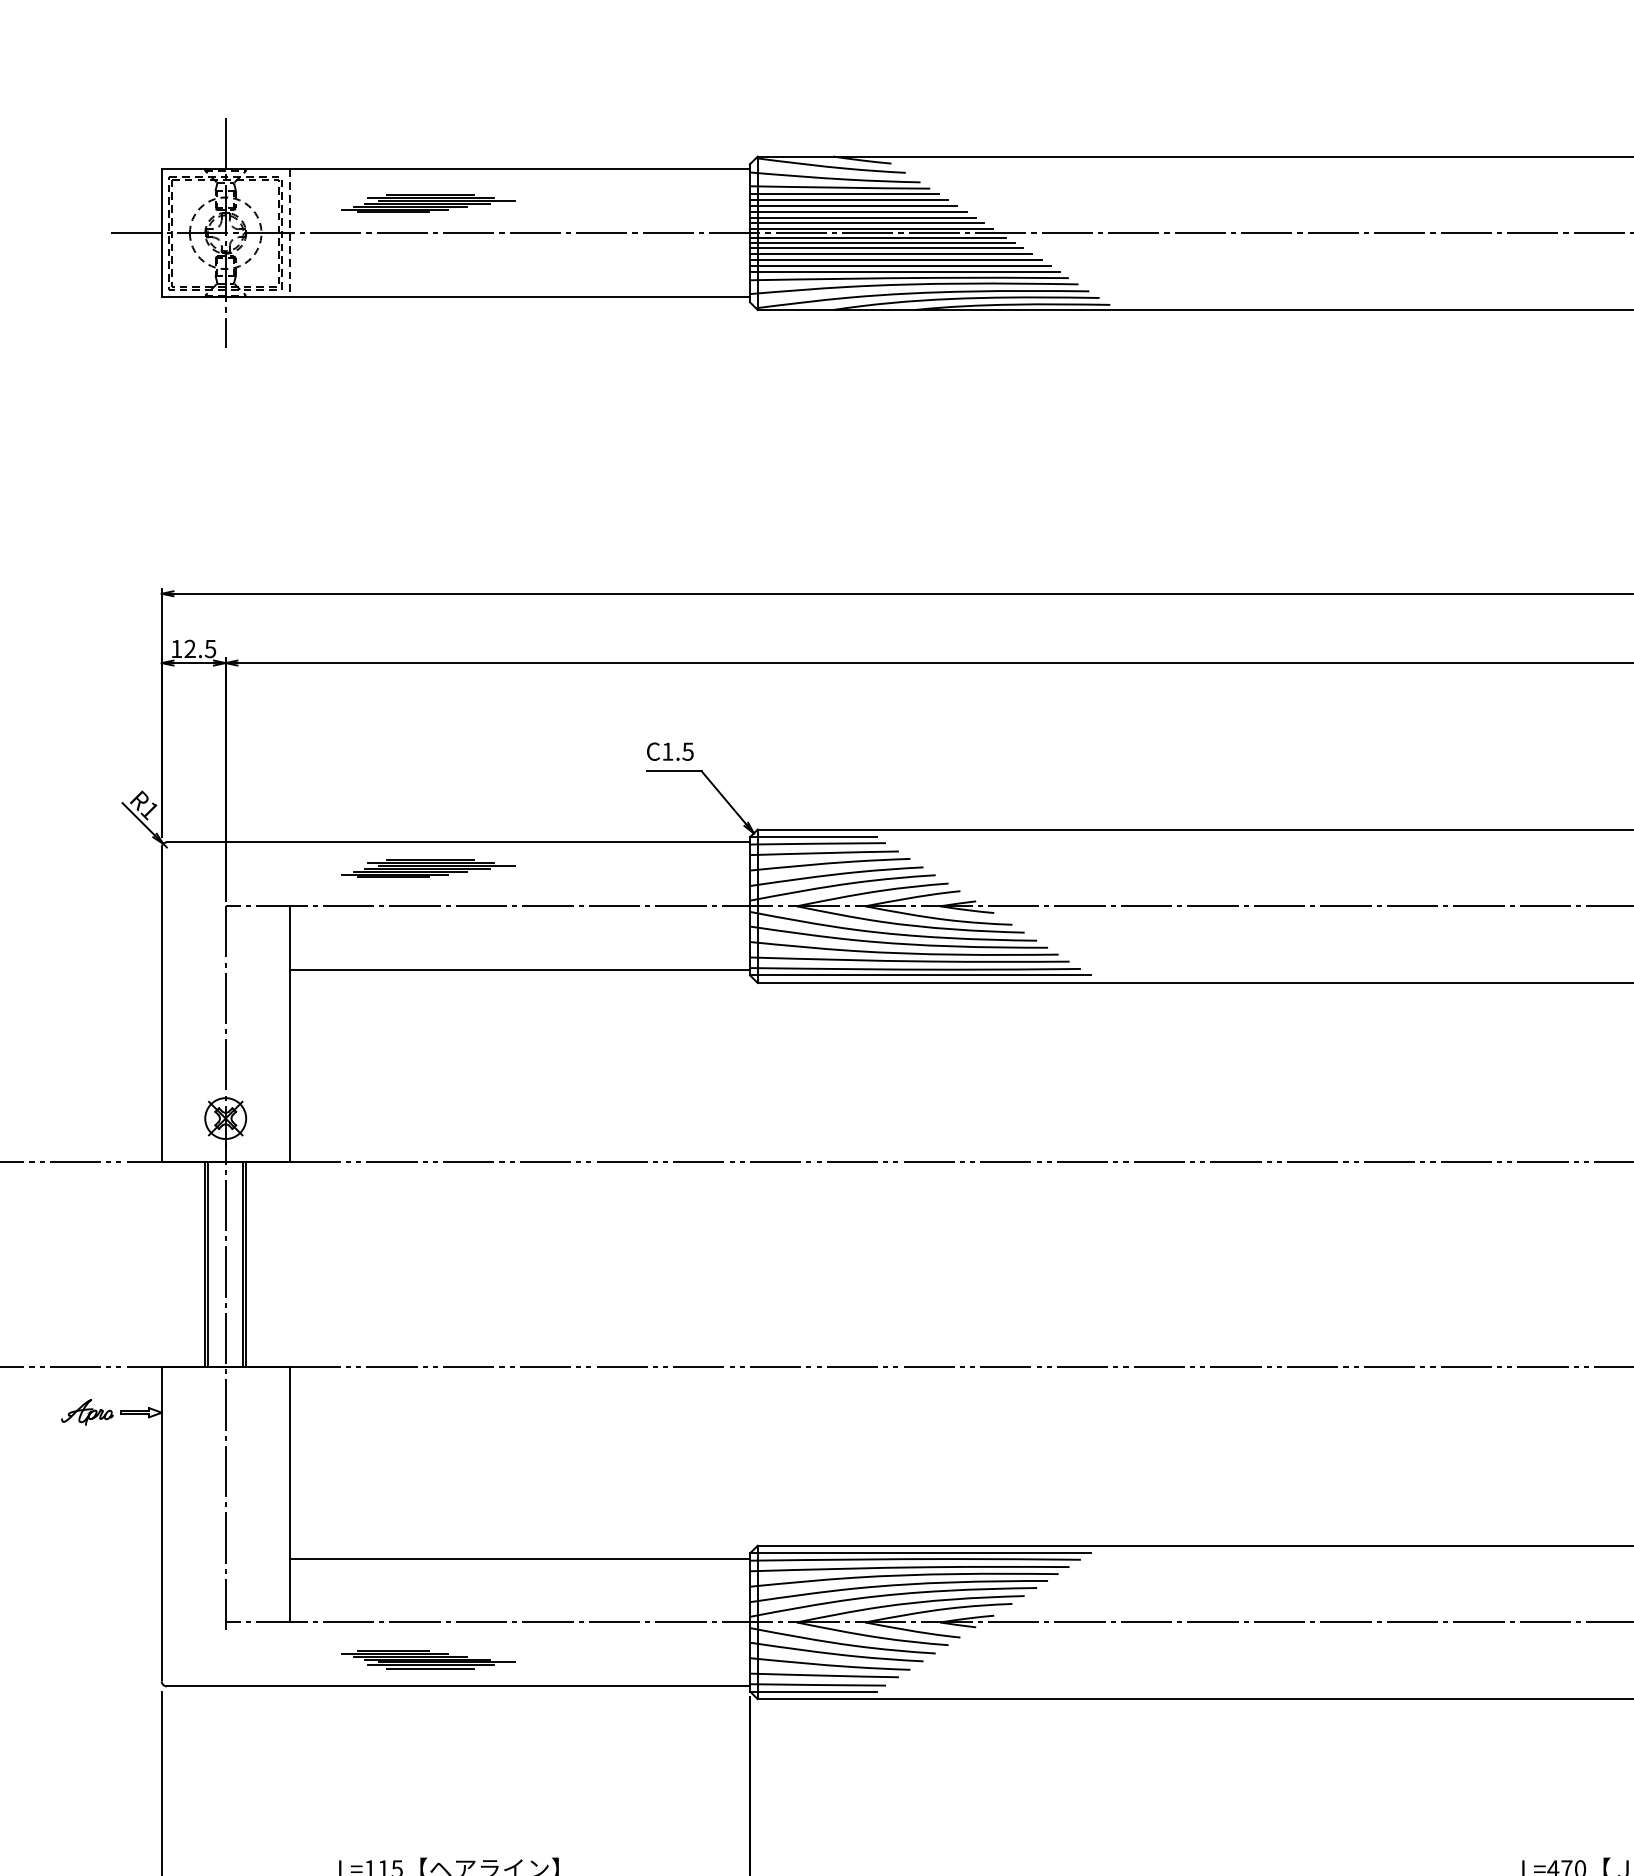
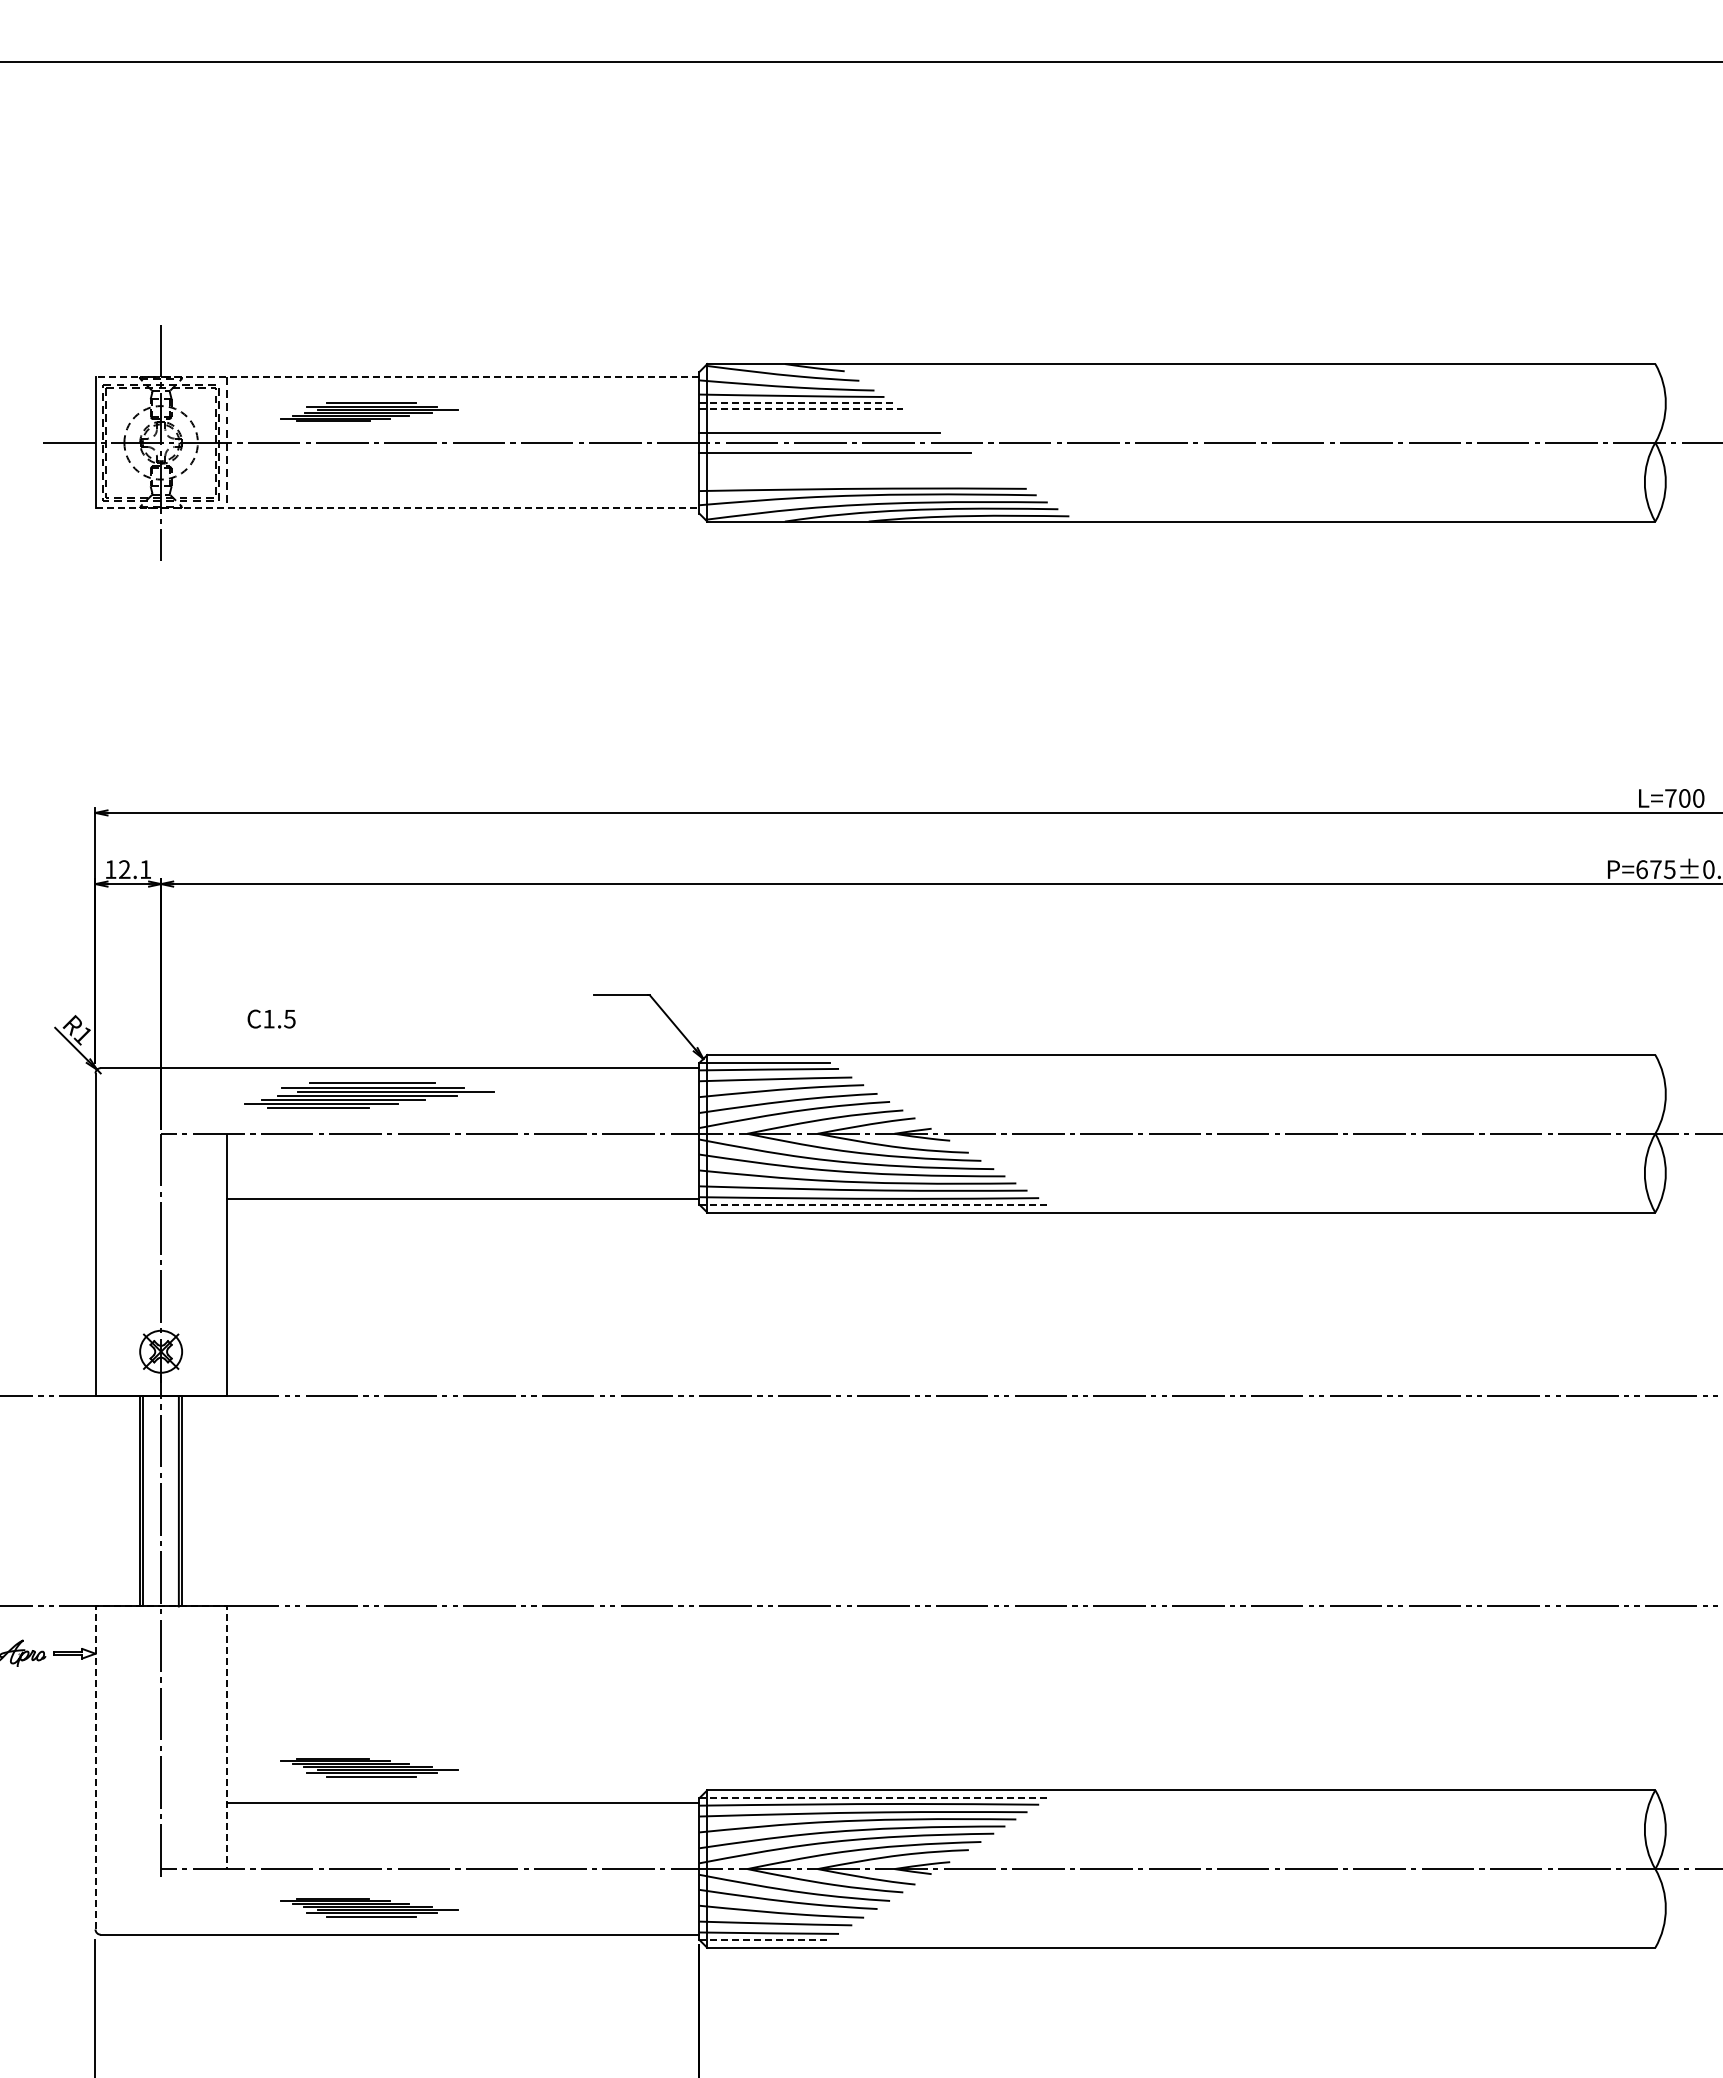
line: (455, 169) -> (397, 377), solid -> dashed
line: (844, 194) -> (796, 402), solid -> dashed
line: (849, 199) -> (801, 408), solid -> dashed
line: (853, 205) -> (805, 414), removed
line: (858, 212) -> (810, 421), removed
line: (863, 218) -> (815, 427), removed
line: (870, 229) -> (823, 438), removed
line: (877, 237) -> (830, 447), removed
line: (886, 248) -> (839, 458), removed
line: (891, 254) -> (844, 464), removed
line: (895, 260) -> (848, 470), removed
line: (900, 266) -> (853, 476), removed
line: (904, 272) -> (858, 483), removed
line: (455, 297) -> (397, 508), solid -> dashed
text: (210, 648) -> (145, 869), 12.5 -> 12.1
text: (670, 751) -> (271, 1018), moved
part: (428, 868) -> (369, 1094), size x1.4
line: (920, 975) -> (874, 1204), solid -> dashed
line: (196, 1366) -> (131, 1606), solid -> dashed
part: (428, 1523) -> (369, 1767), added
line: (920, 1553) -> (874, 1798), solid -> dashed
line: (814, 1692) -> (765, 1940), solid -> dashed

